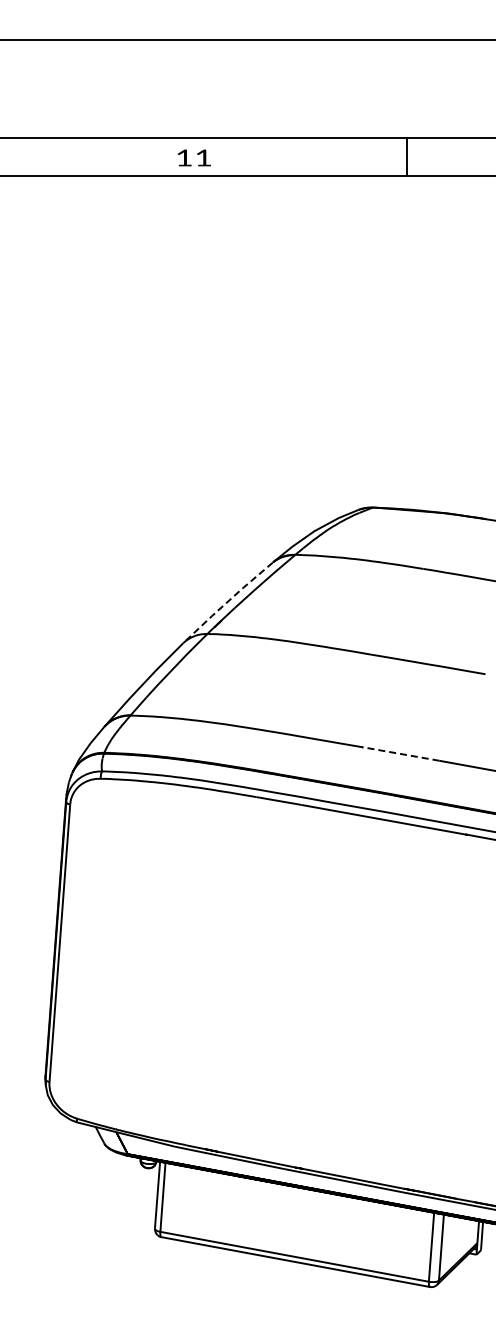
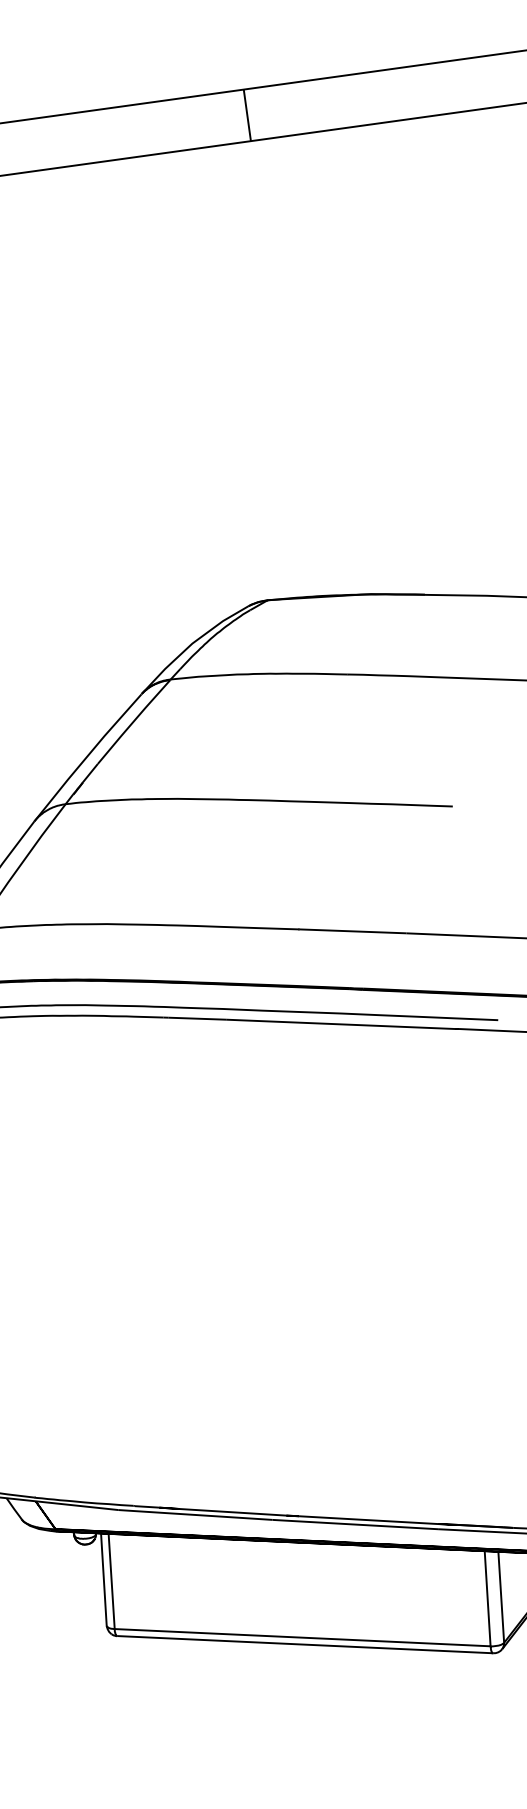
line: (227, 602) -> (87, 757), dashed -> solid
line: (401, 754) -> (353, 931), dashed -> solid

